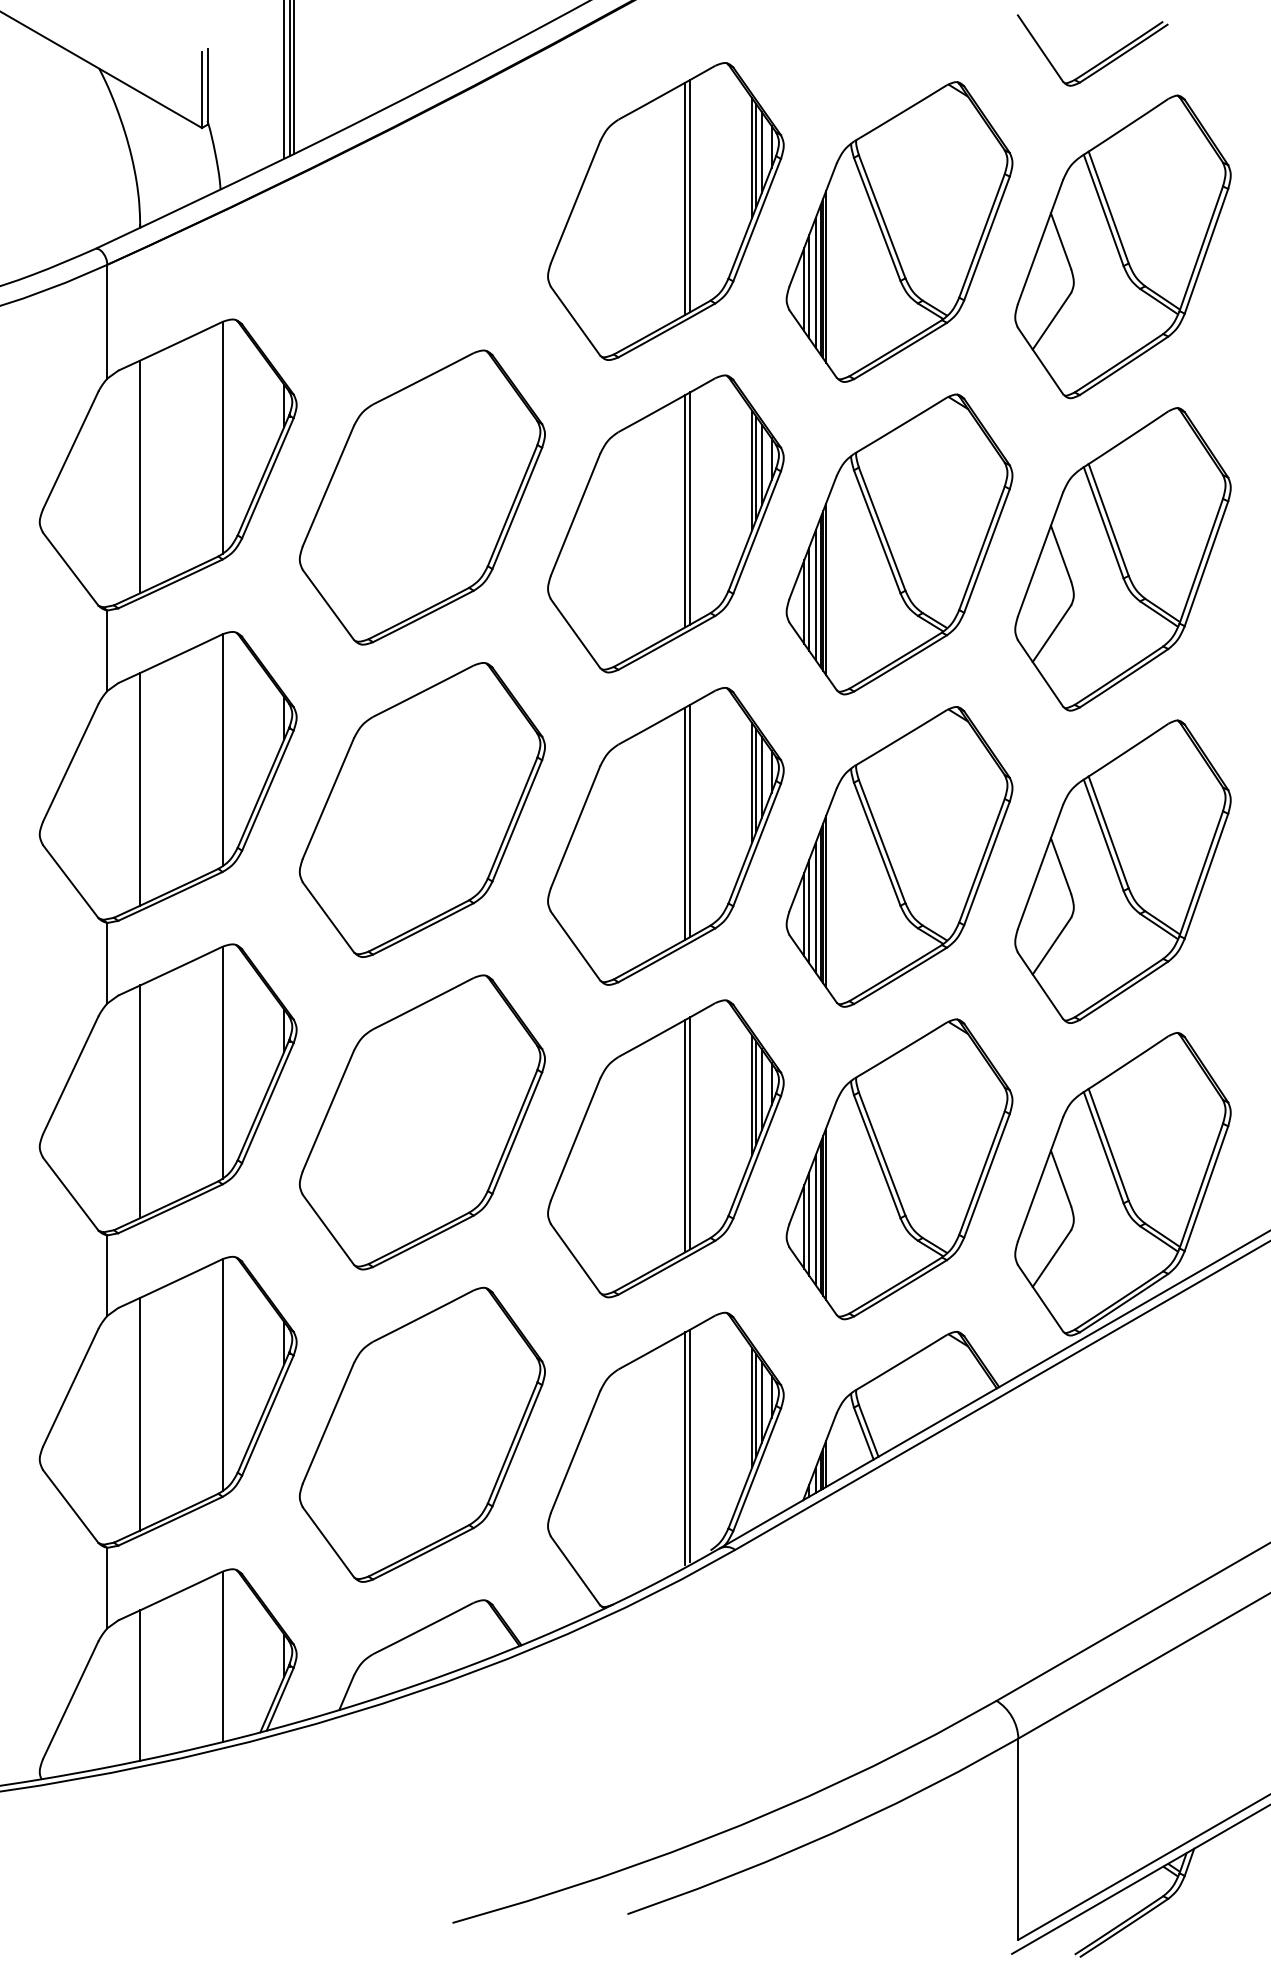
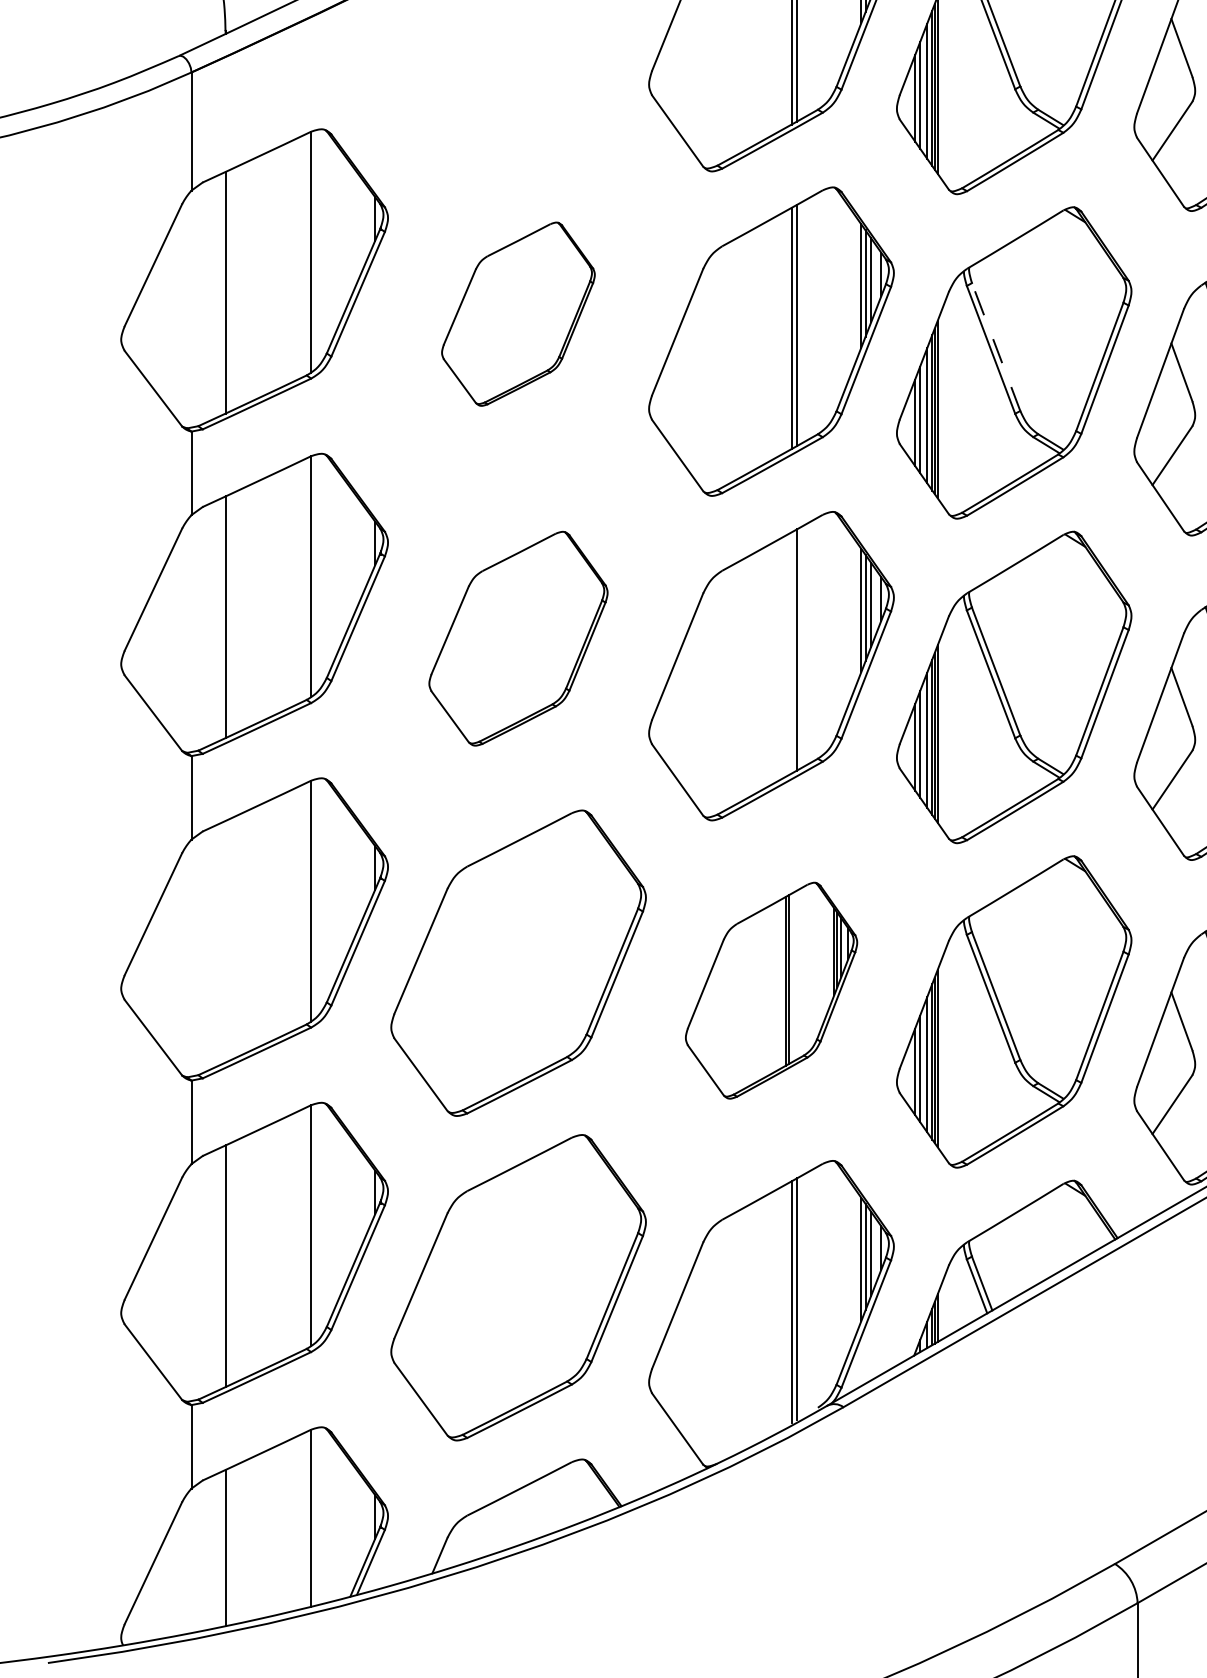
part: (421, 497) -> (517, 314), size x0.6
line: (882, 529) -> (996, 347), solid -> dashed
part: (421, 809) -> (517, 638), size x0.7
line: (685, 823) -> (791, 652), removed
line: (140, 1101) -> (225, 941), removed
part: (665, 1148) -> (771, 990), size x0.7

